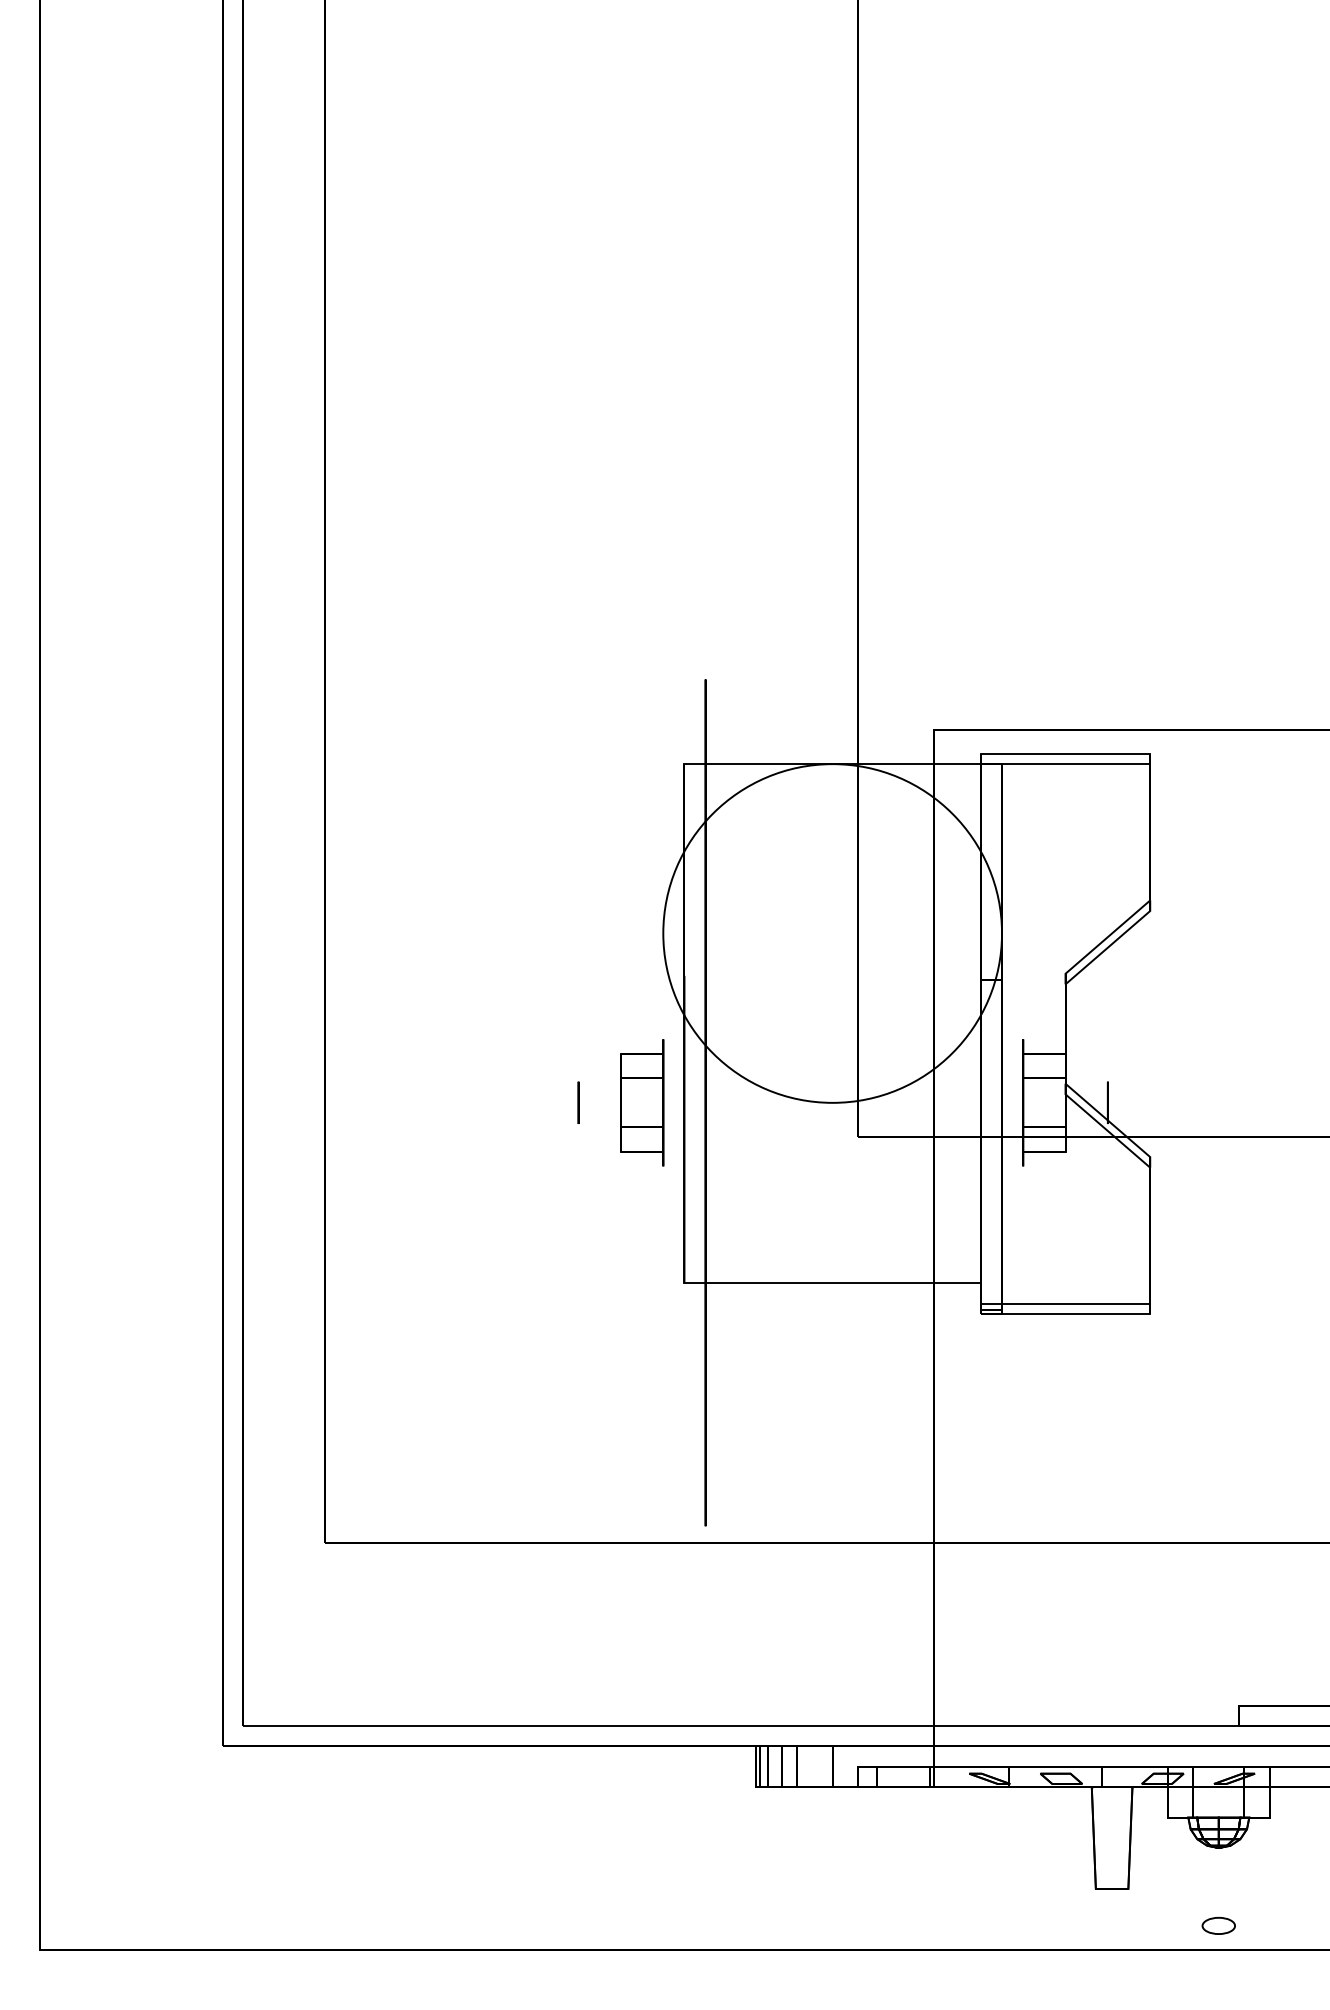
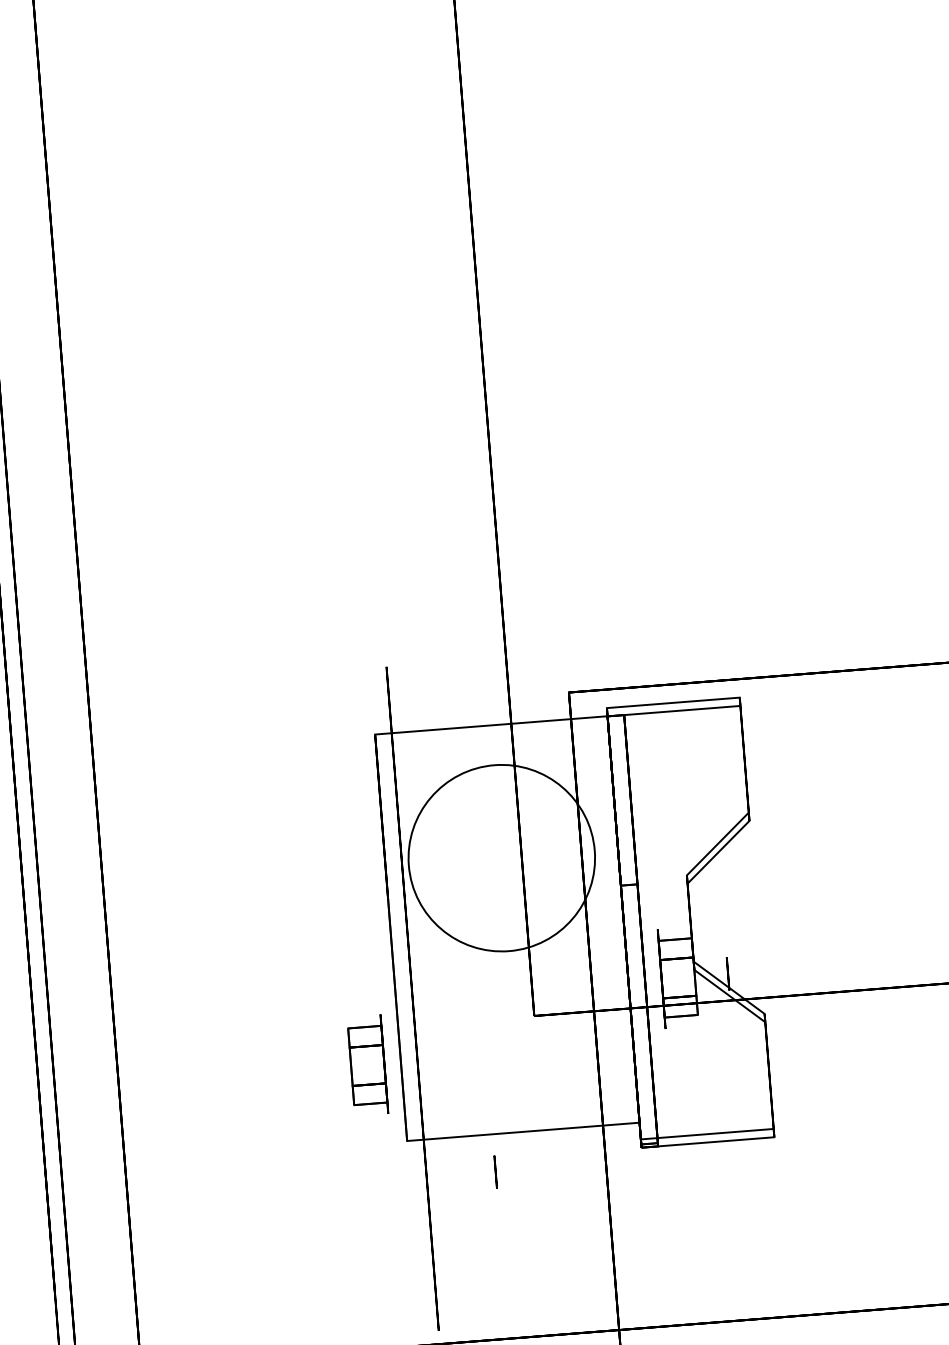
circle: (832, 933) -> (501, 858), size x0.7
circle: (578, 1102) -> (495, 1171), moved
part: (642, 1102) -> (368, 1065), moved

